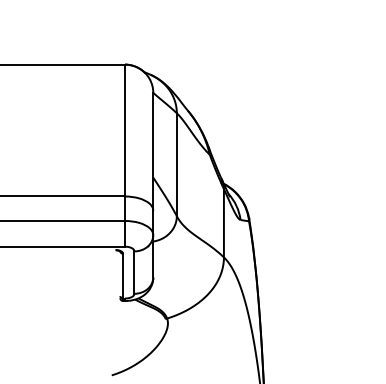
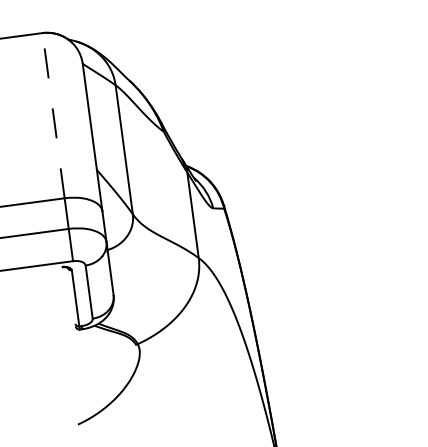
line: (125, 130) -> (54, 115), solid -> dashed

